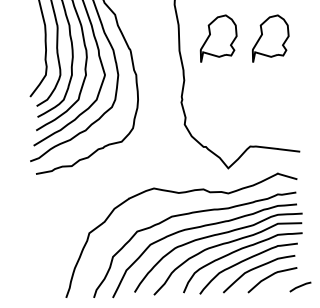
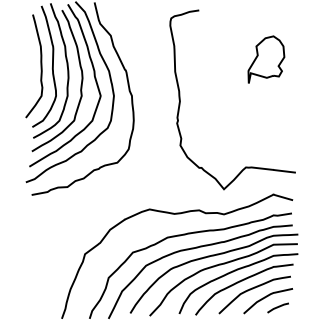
part: (218, 38) -> (214, 59), removed
line: (299, 286) -> (277, 307), moved

